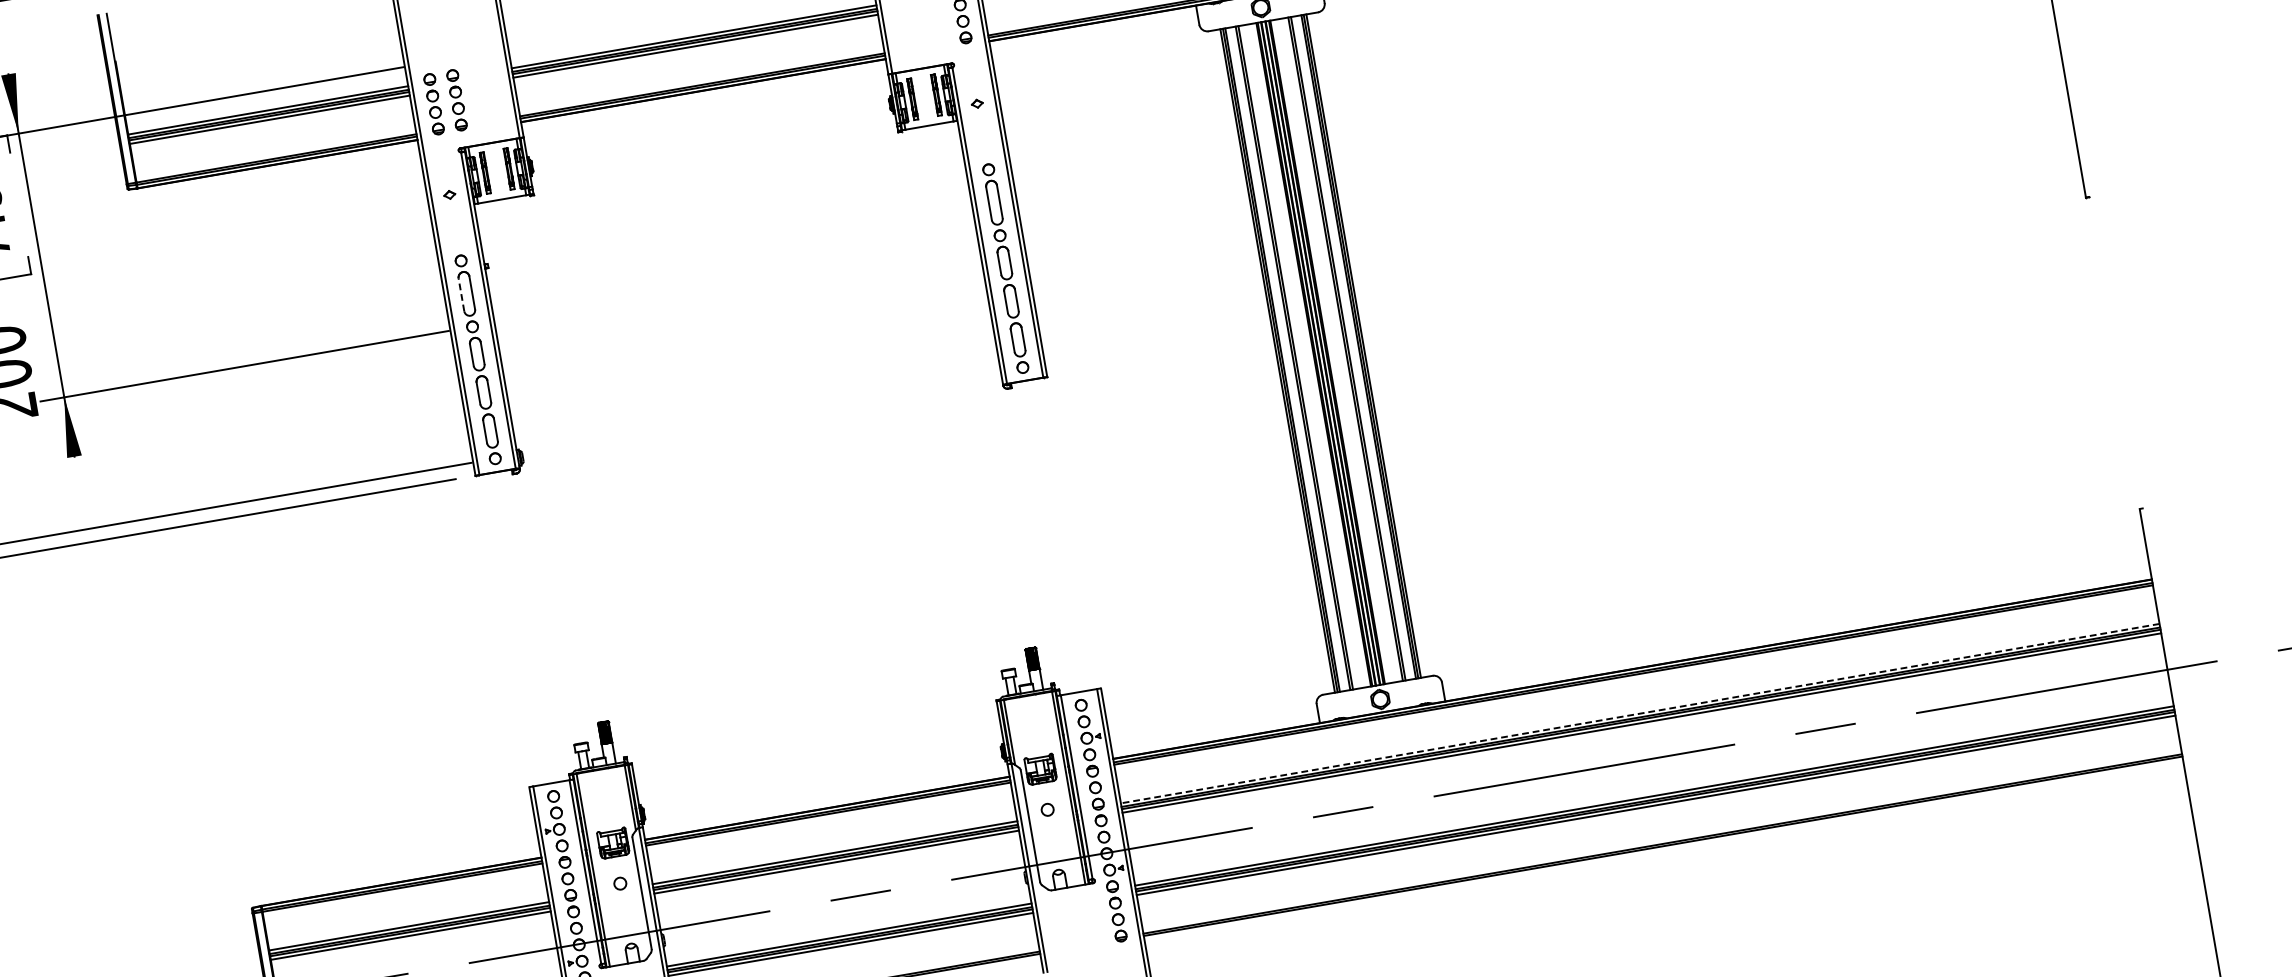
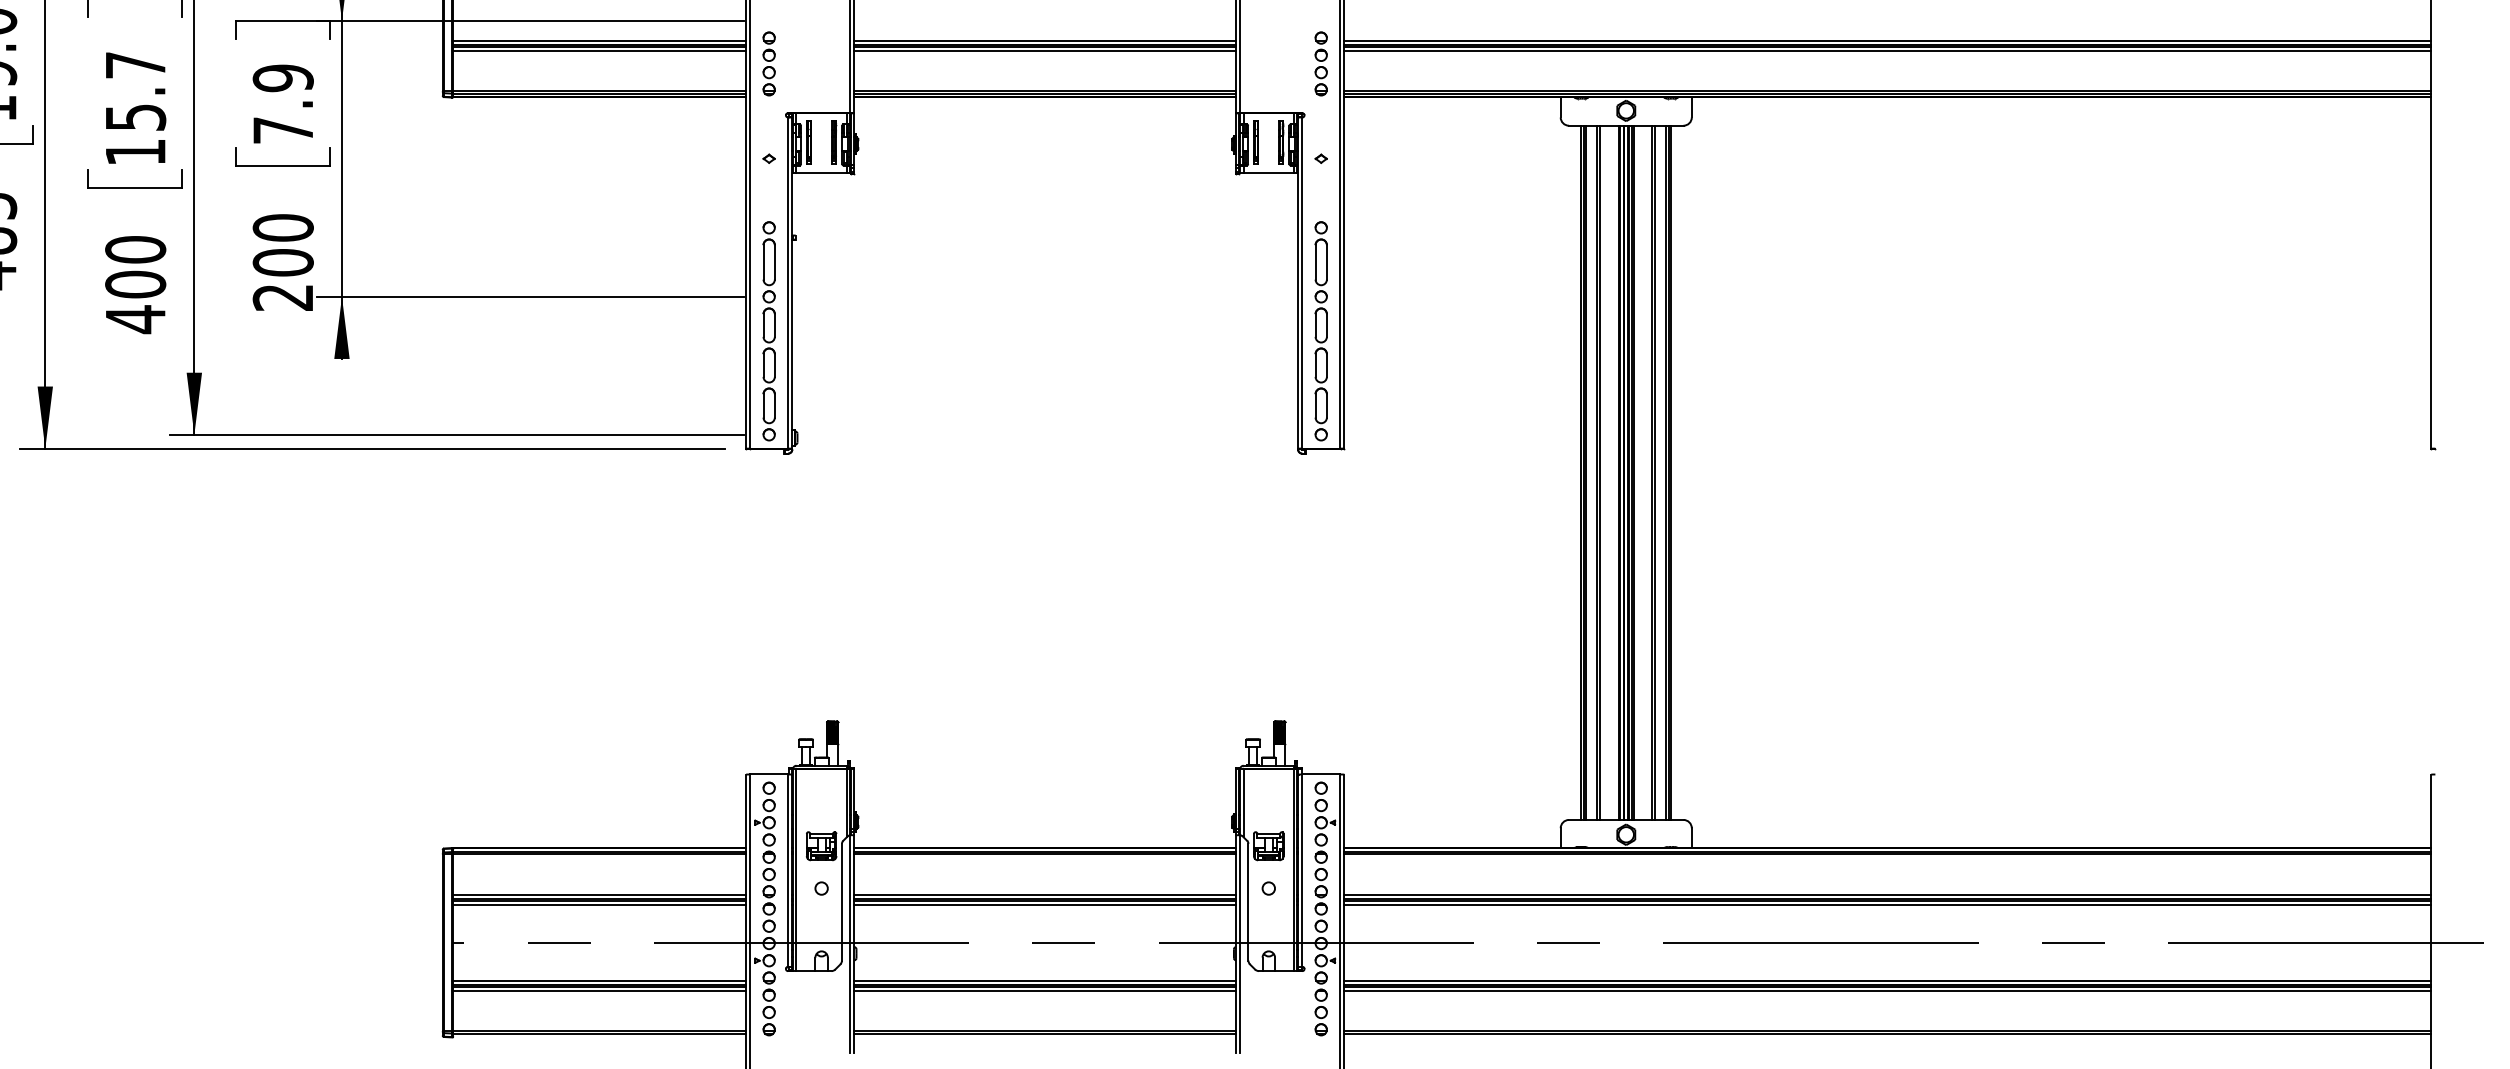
part: (456, 100) -> (792, 63), removed
line: (461, 294) -> (763, 261), dashed -> solid
line: (1639, 713) -> (1887, 894), dashed -> solid

